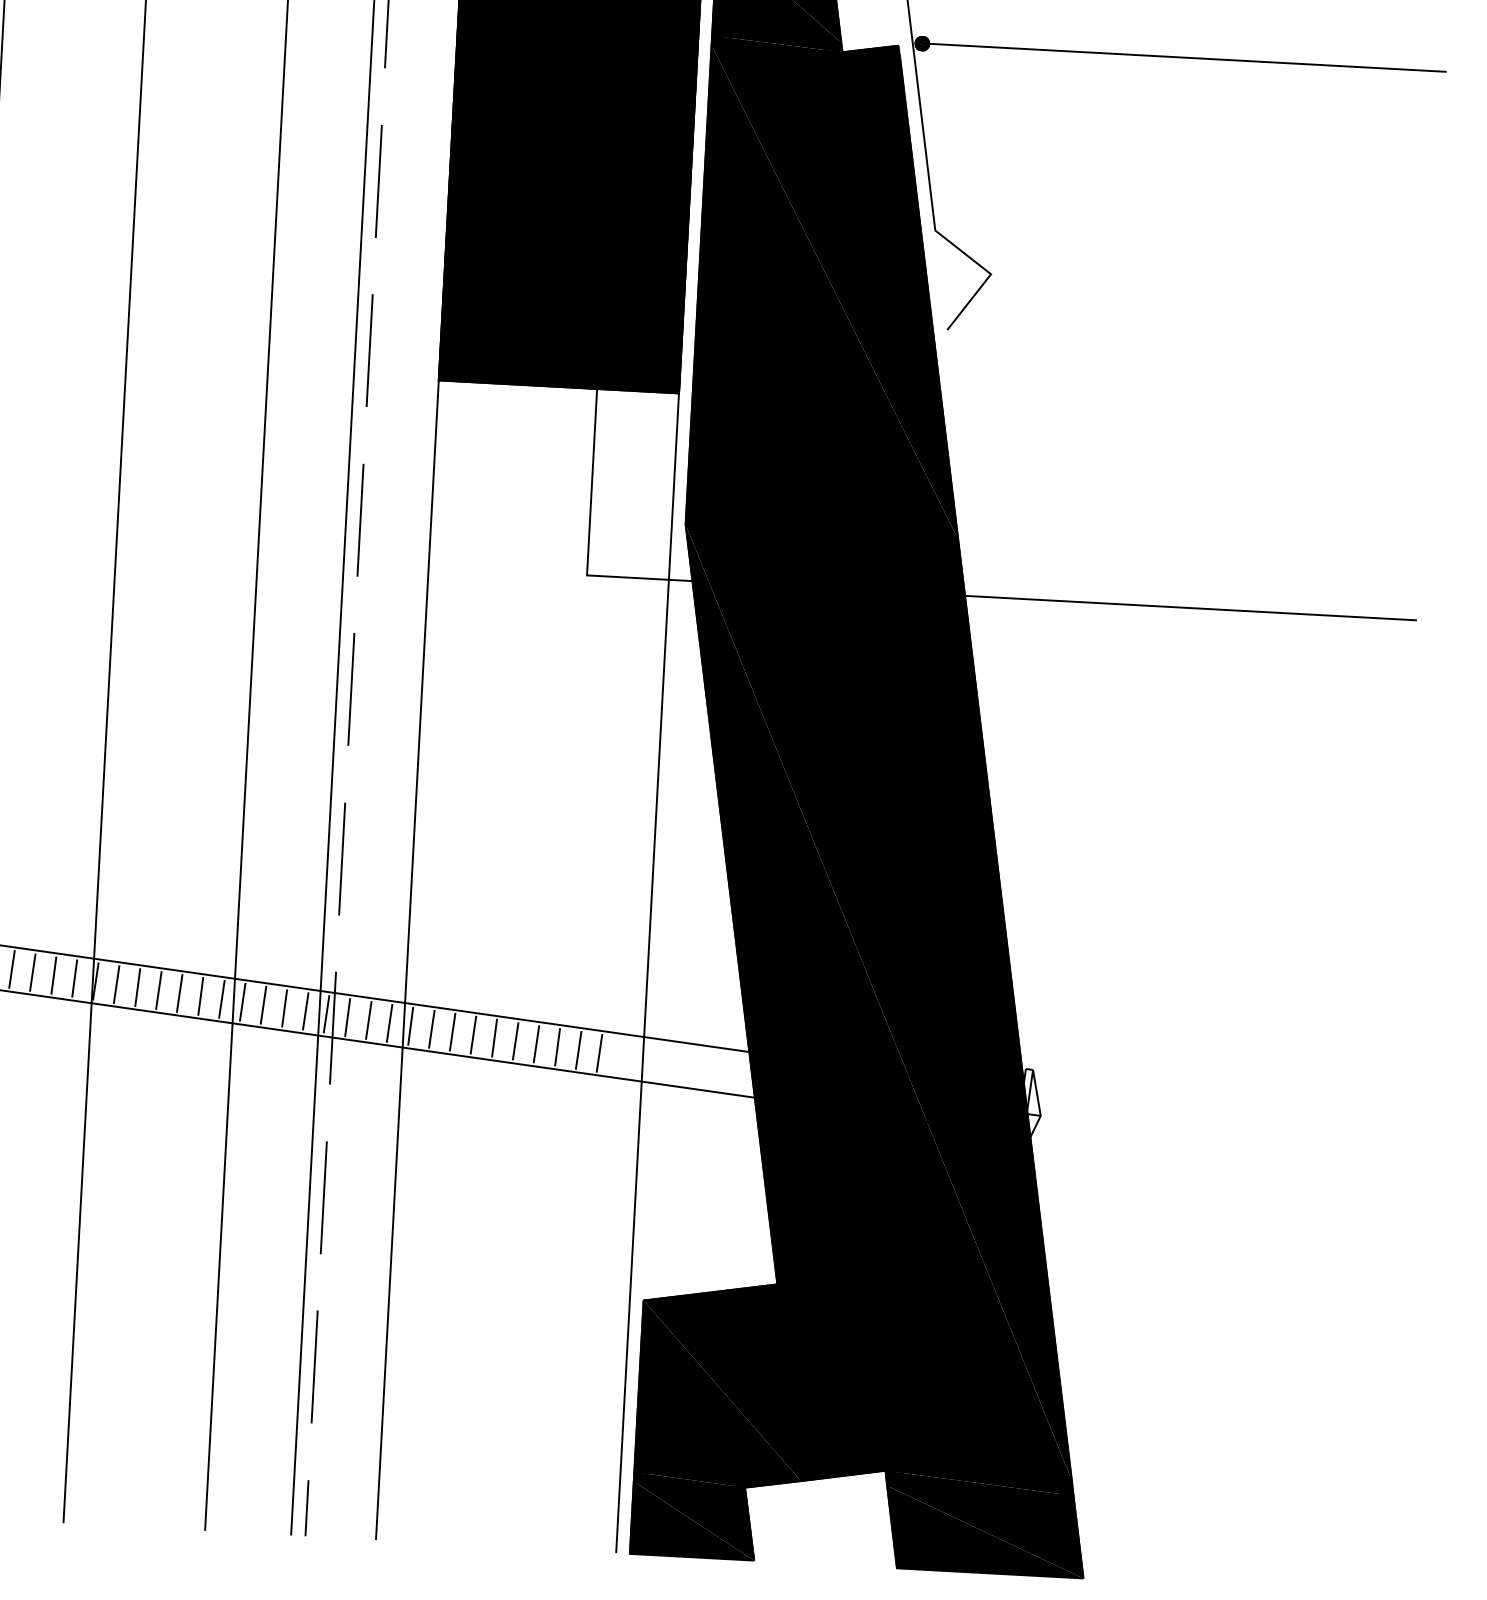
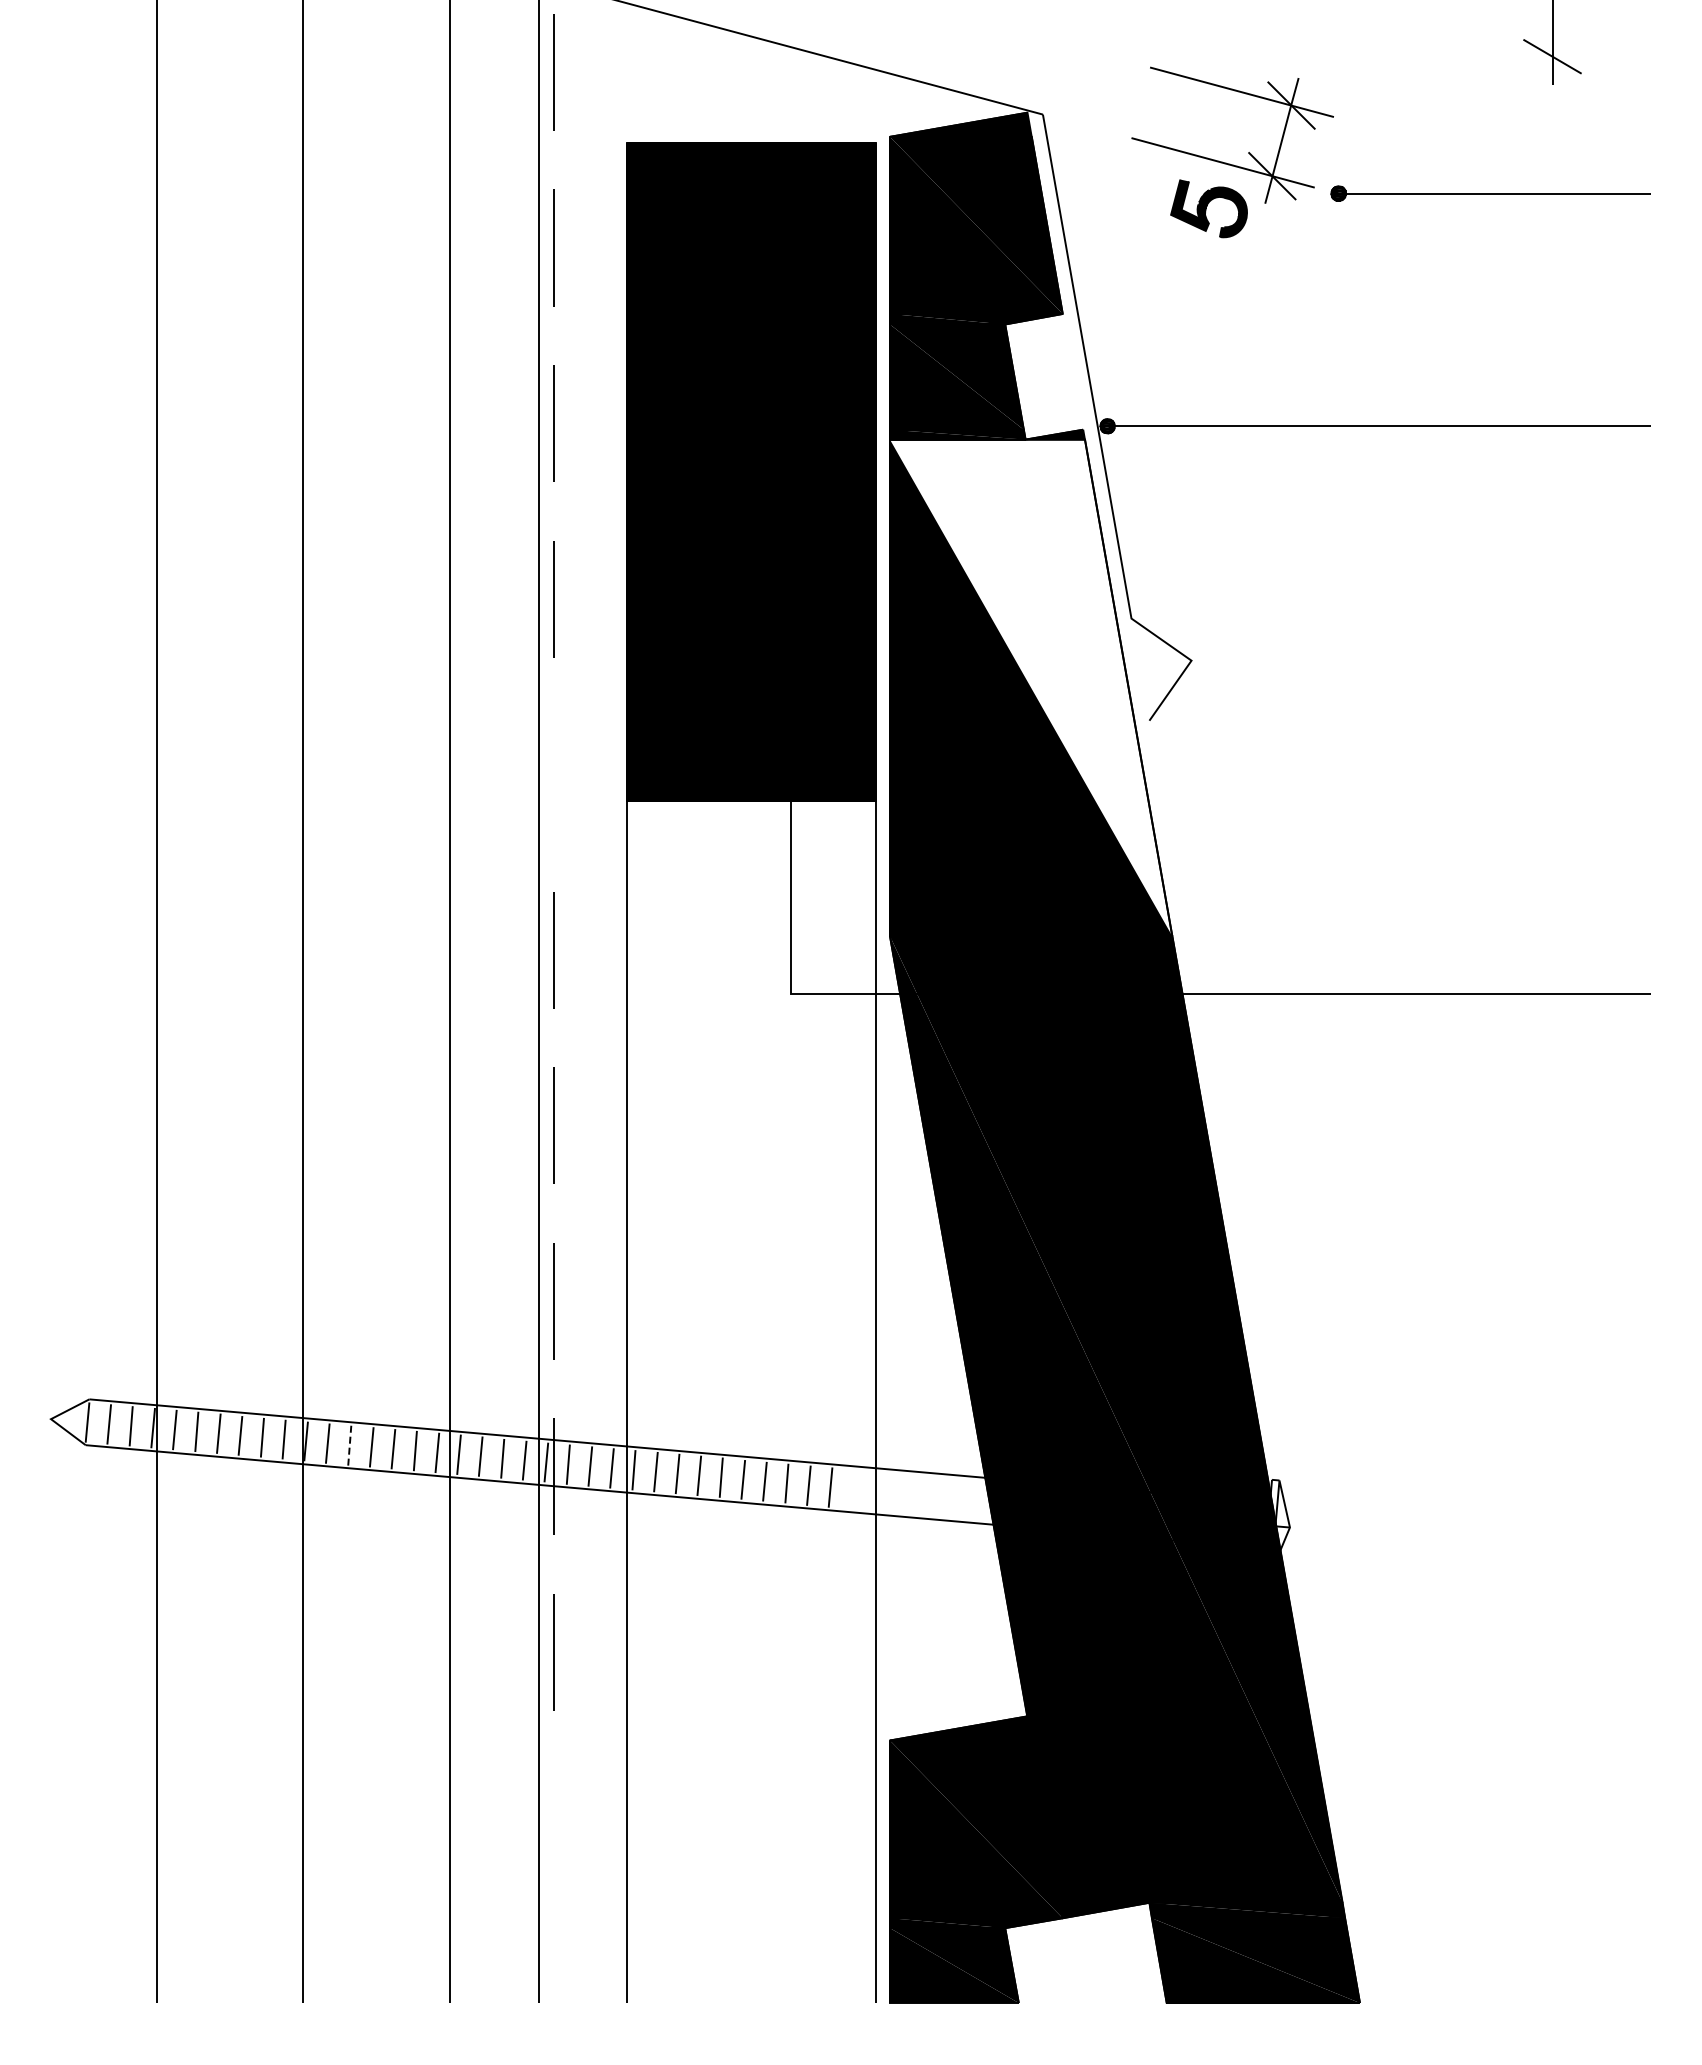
fill: (835, 291) -> (1031, 687), removed
line: (369, 350) -> (553, 774), removed
line: (137, 987) -> (349, 1445), solid -> dashed
line: (314, 1366) -> (553, 1827), removed
line: (306, 1507) -> (553, 1973), removed

